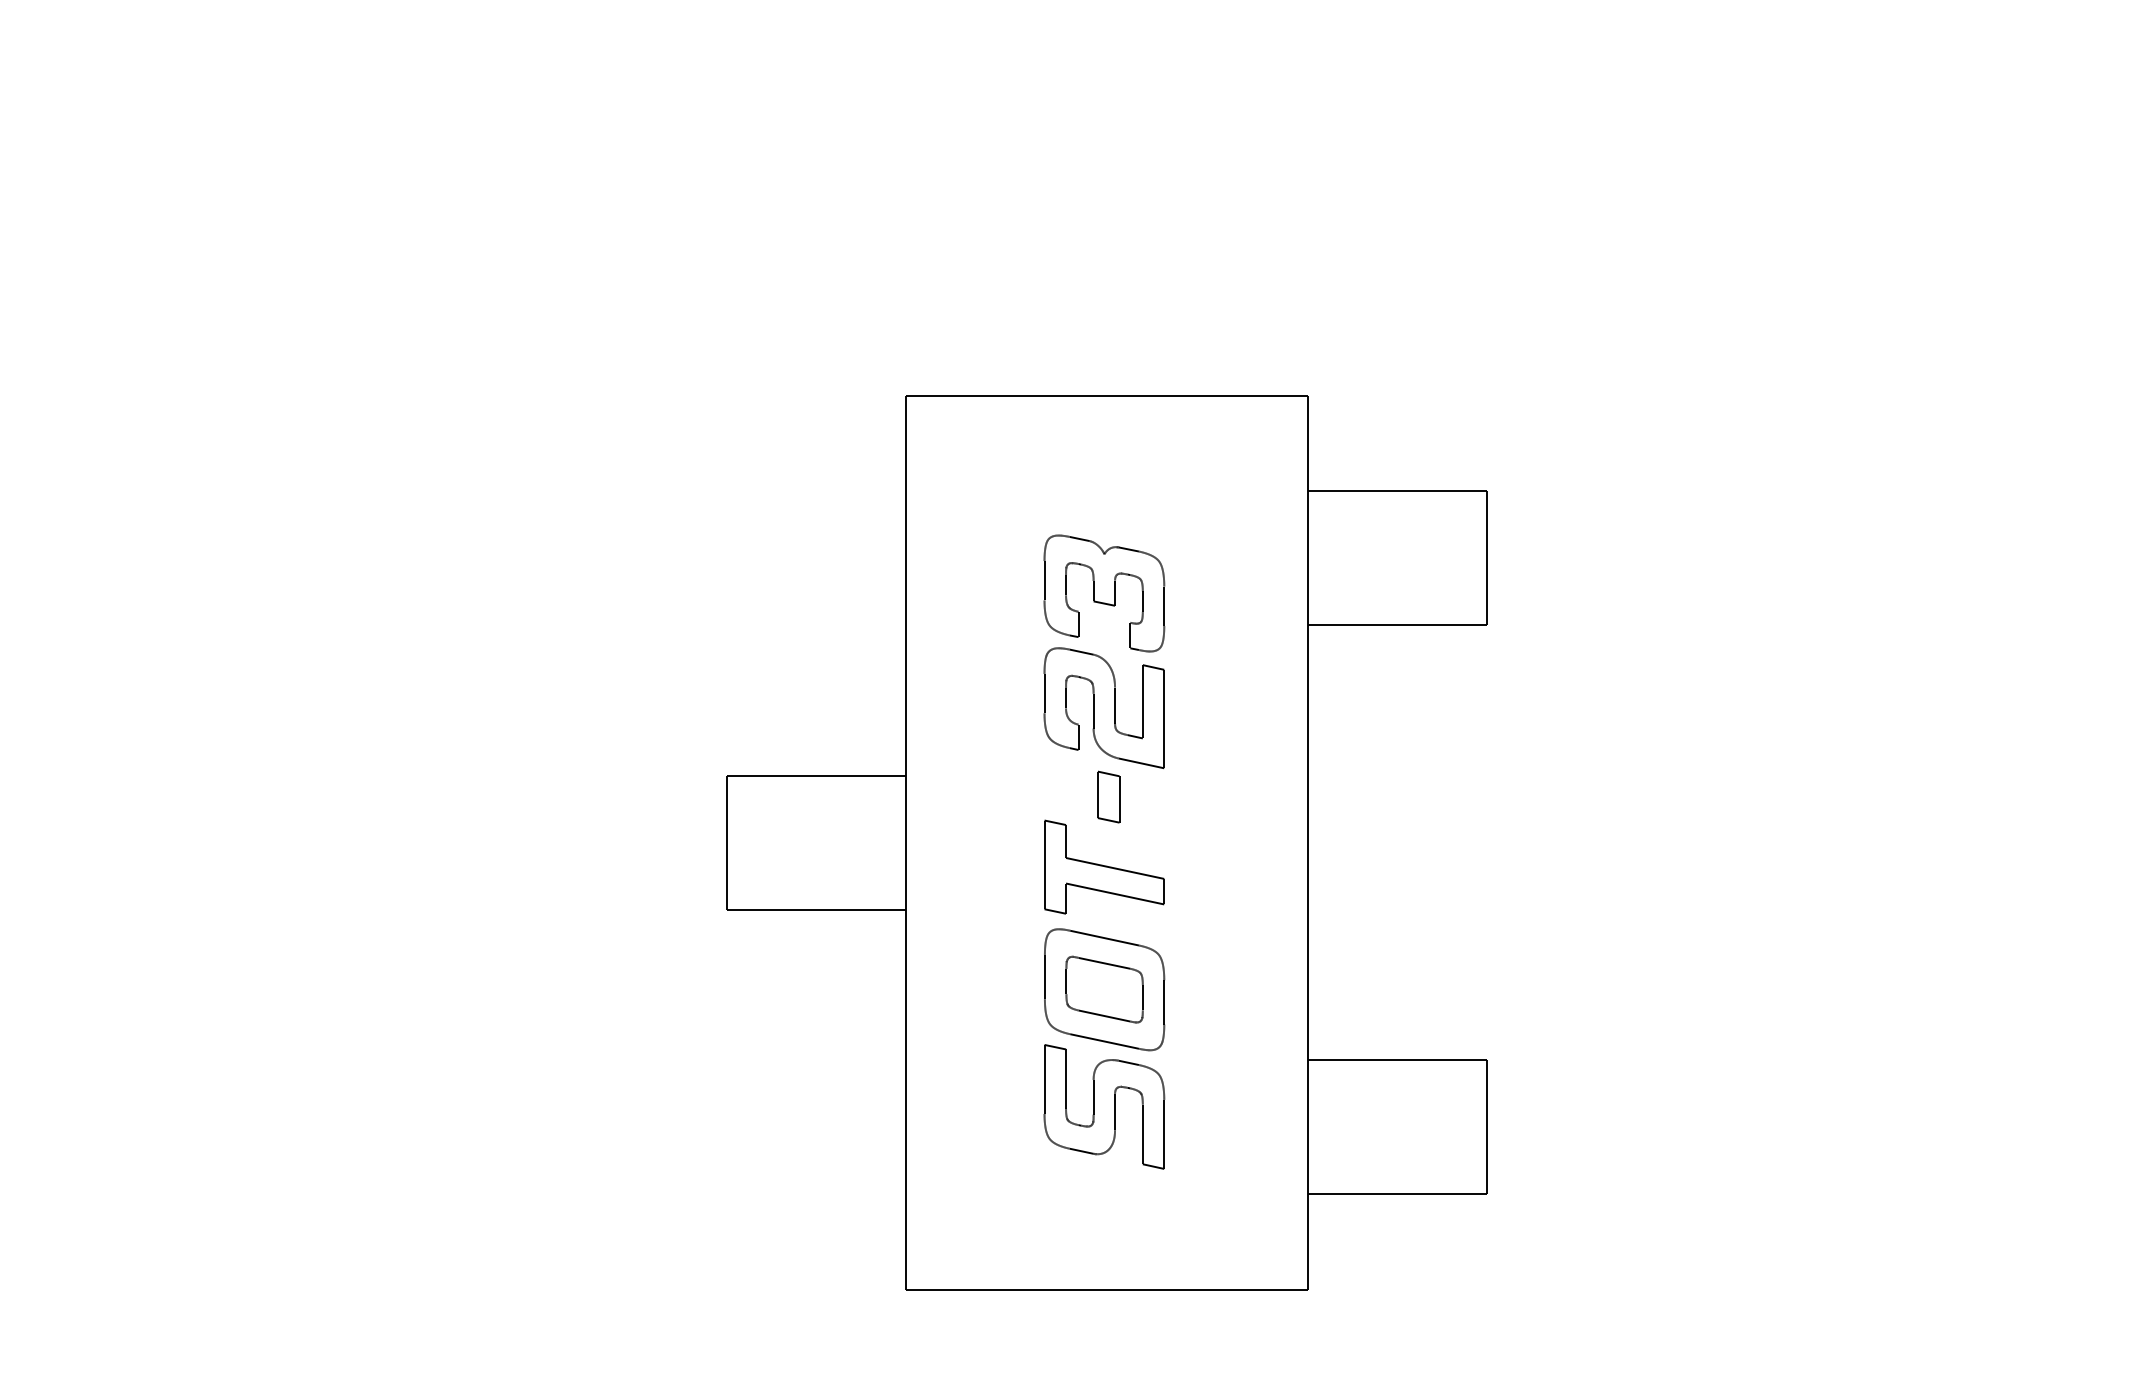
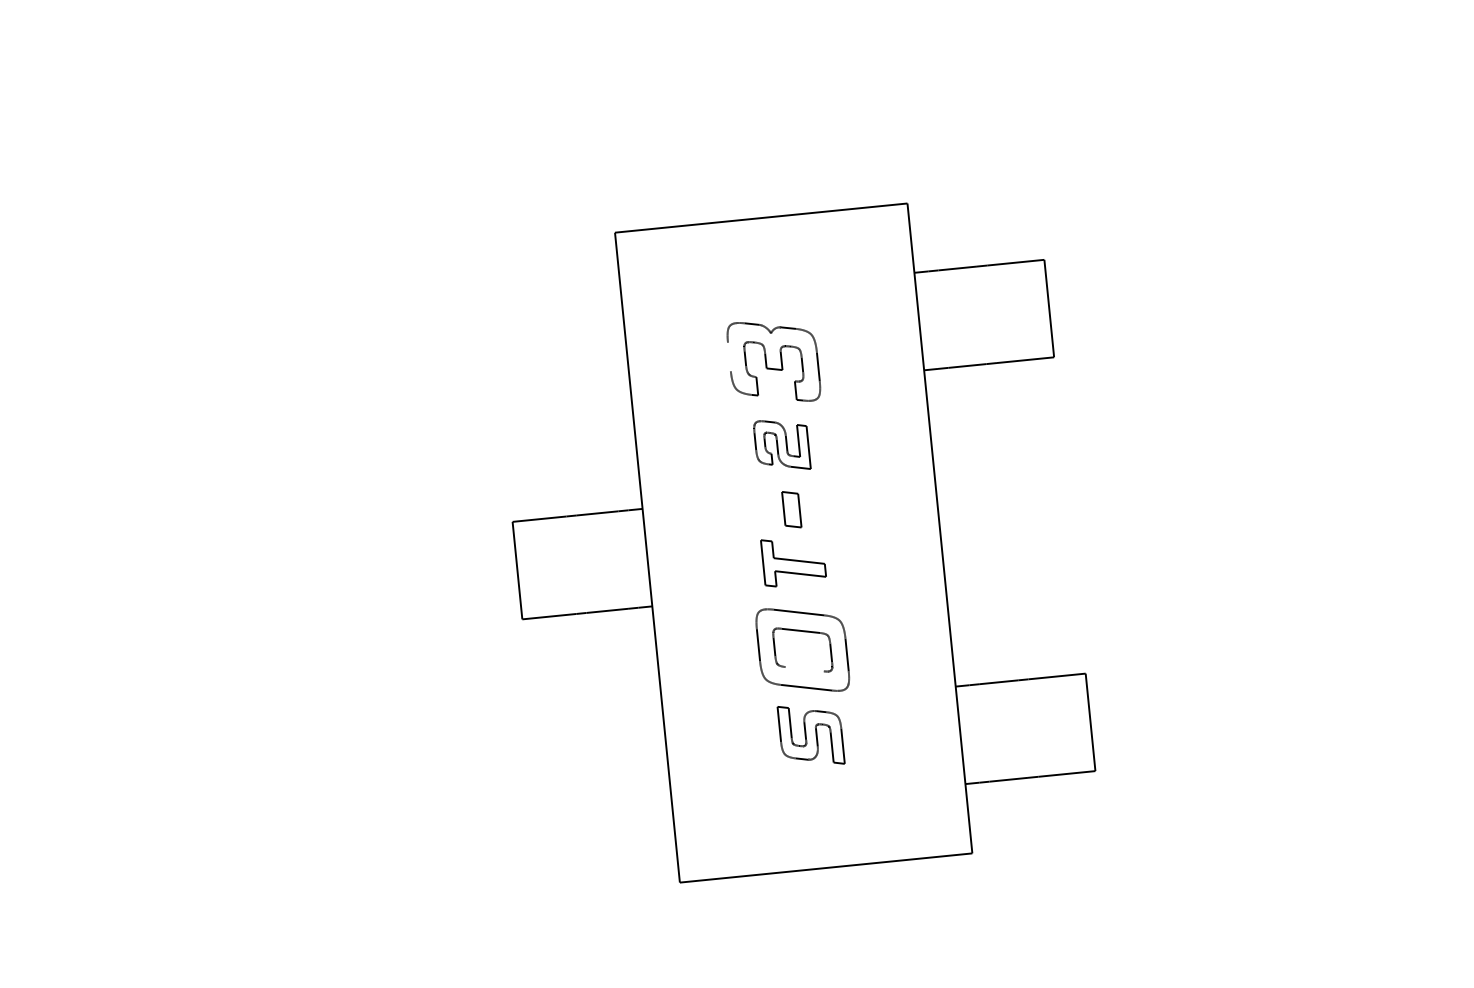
line: (1044, 580) -> (729, 356), removed
part: (1103, 708) -> (781, 445), size x0.6
part: (1104, 866) -> (793, 560), size x0.7
line: (1104, 1015) -> (804, 668), removed
part: (1104, 1106) -> (811, 735), size x0.7

